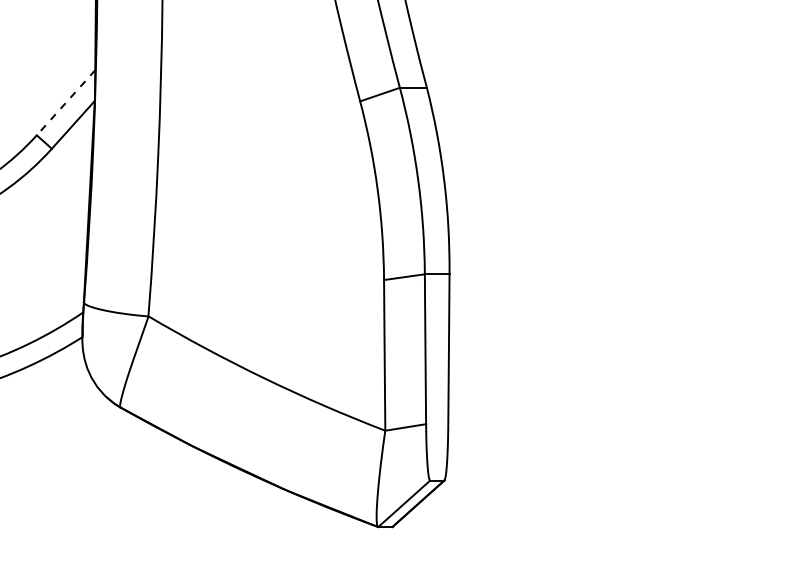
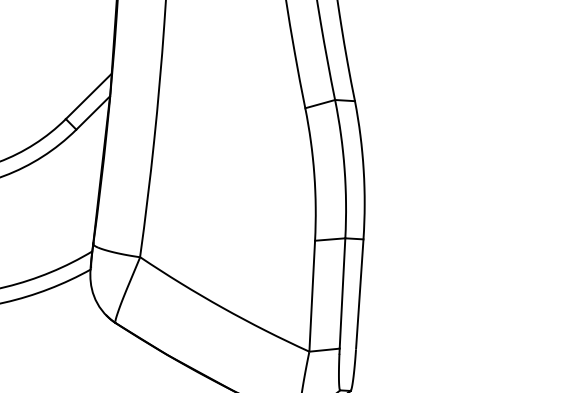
line: (66, 102) -> (89, 96), dashed -> solid

